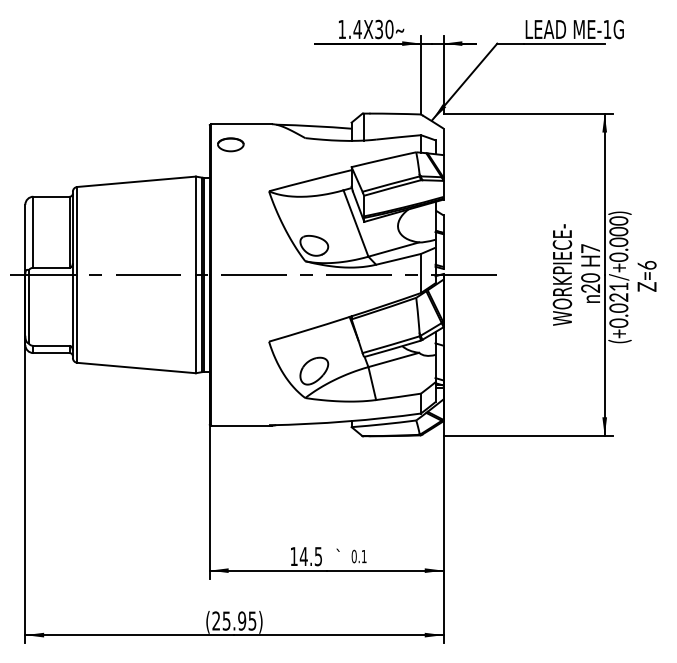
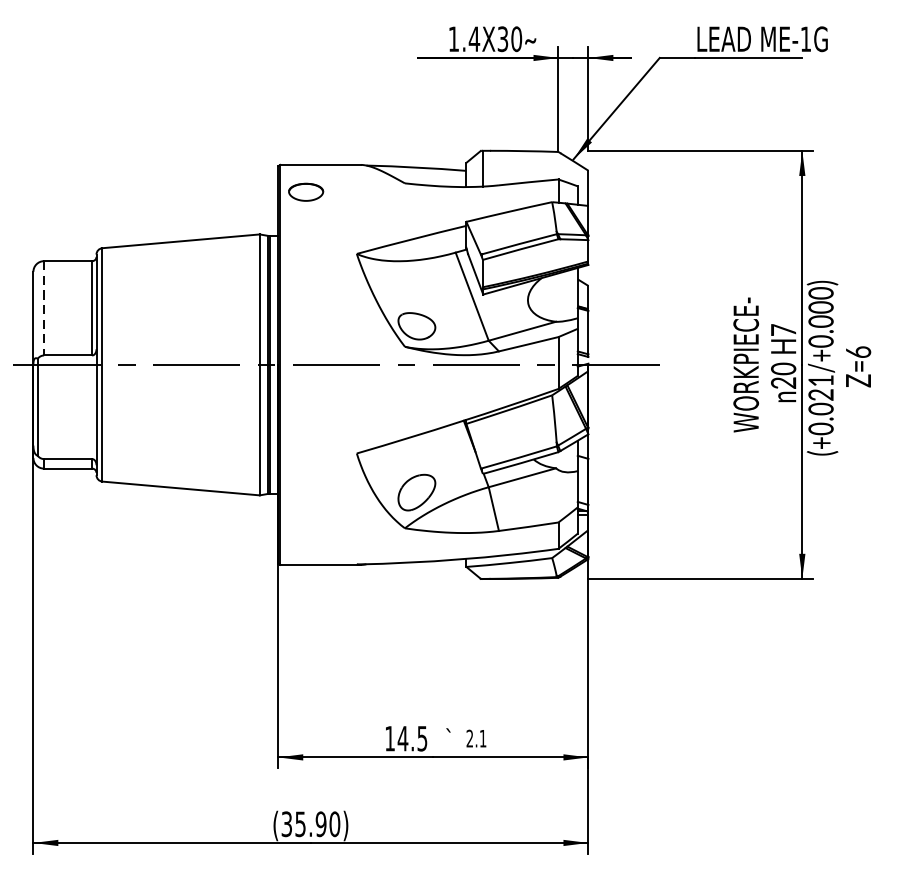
line: (33, 232) -> (44, 308), solid -> dashed
text: (353, 556) -> (468, 738), 0.1 -> 2.1
text: (234, 620) -> (310, 823), (25.95) -> (35.90)

